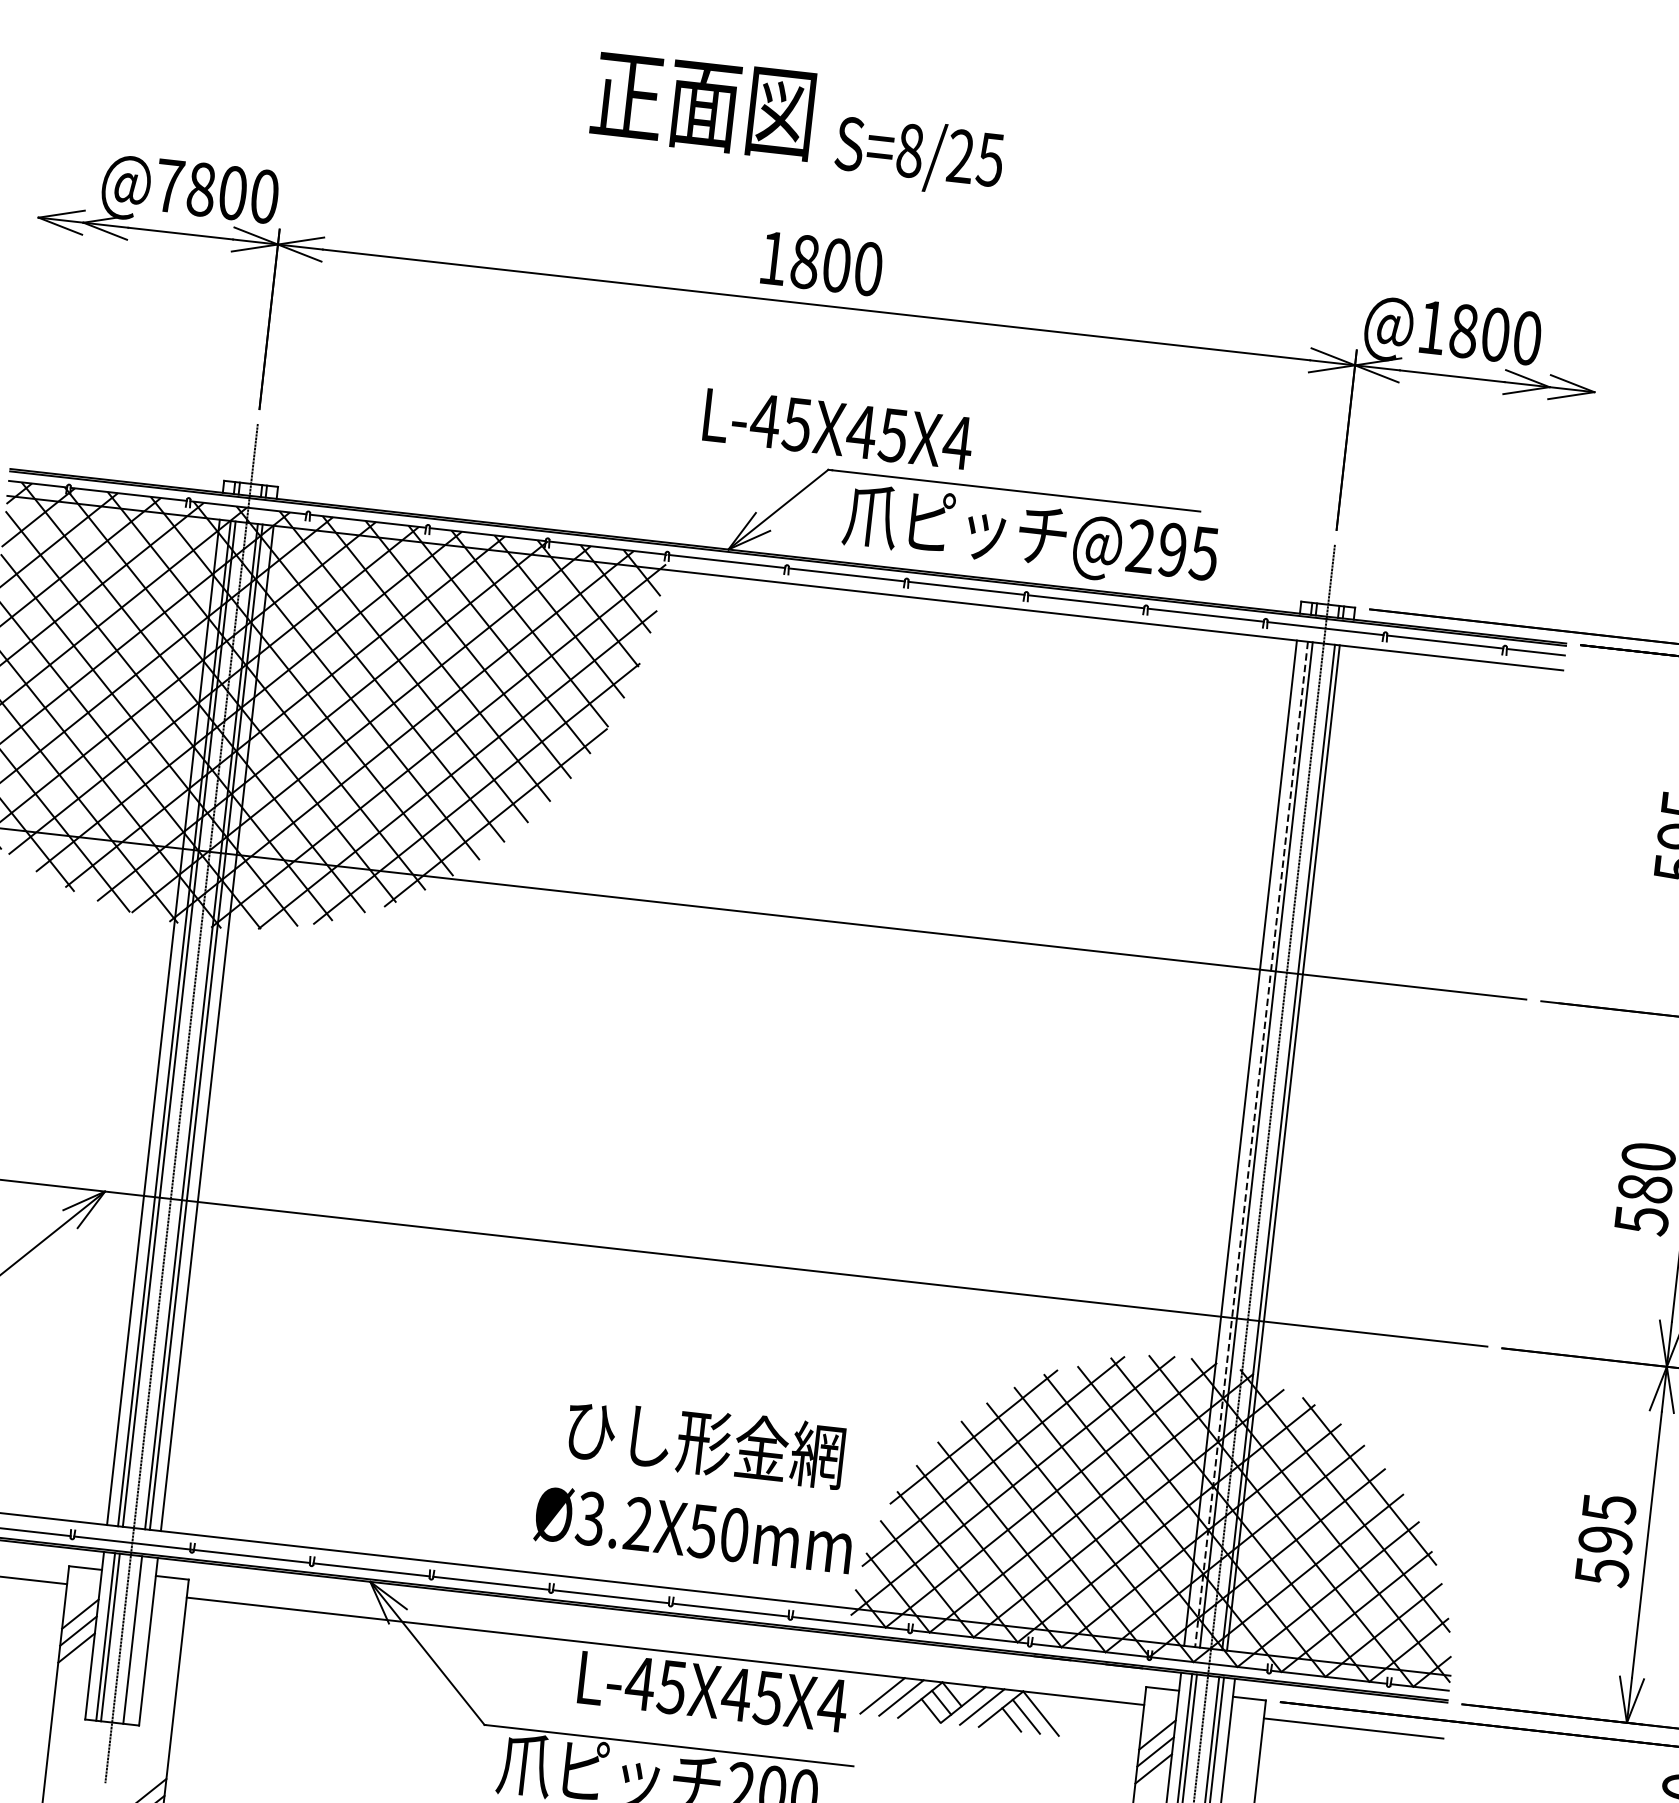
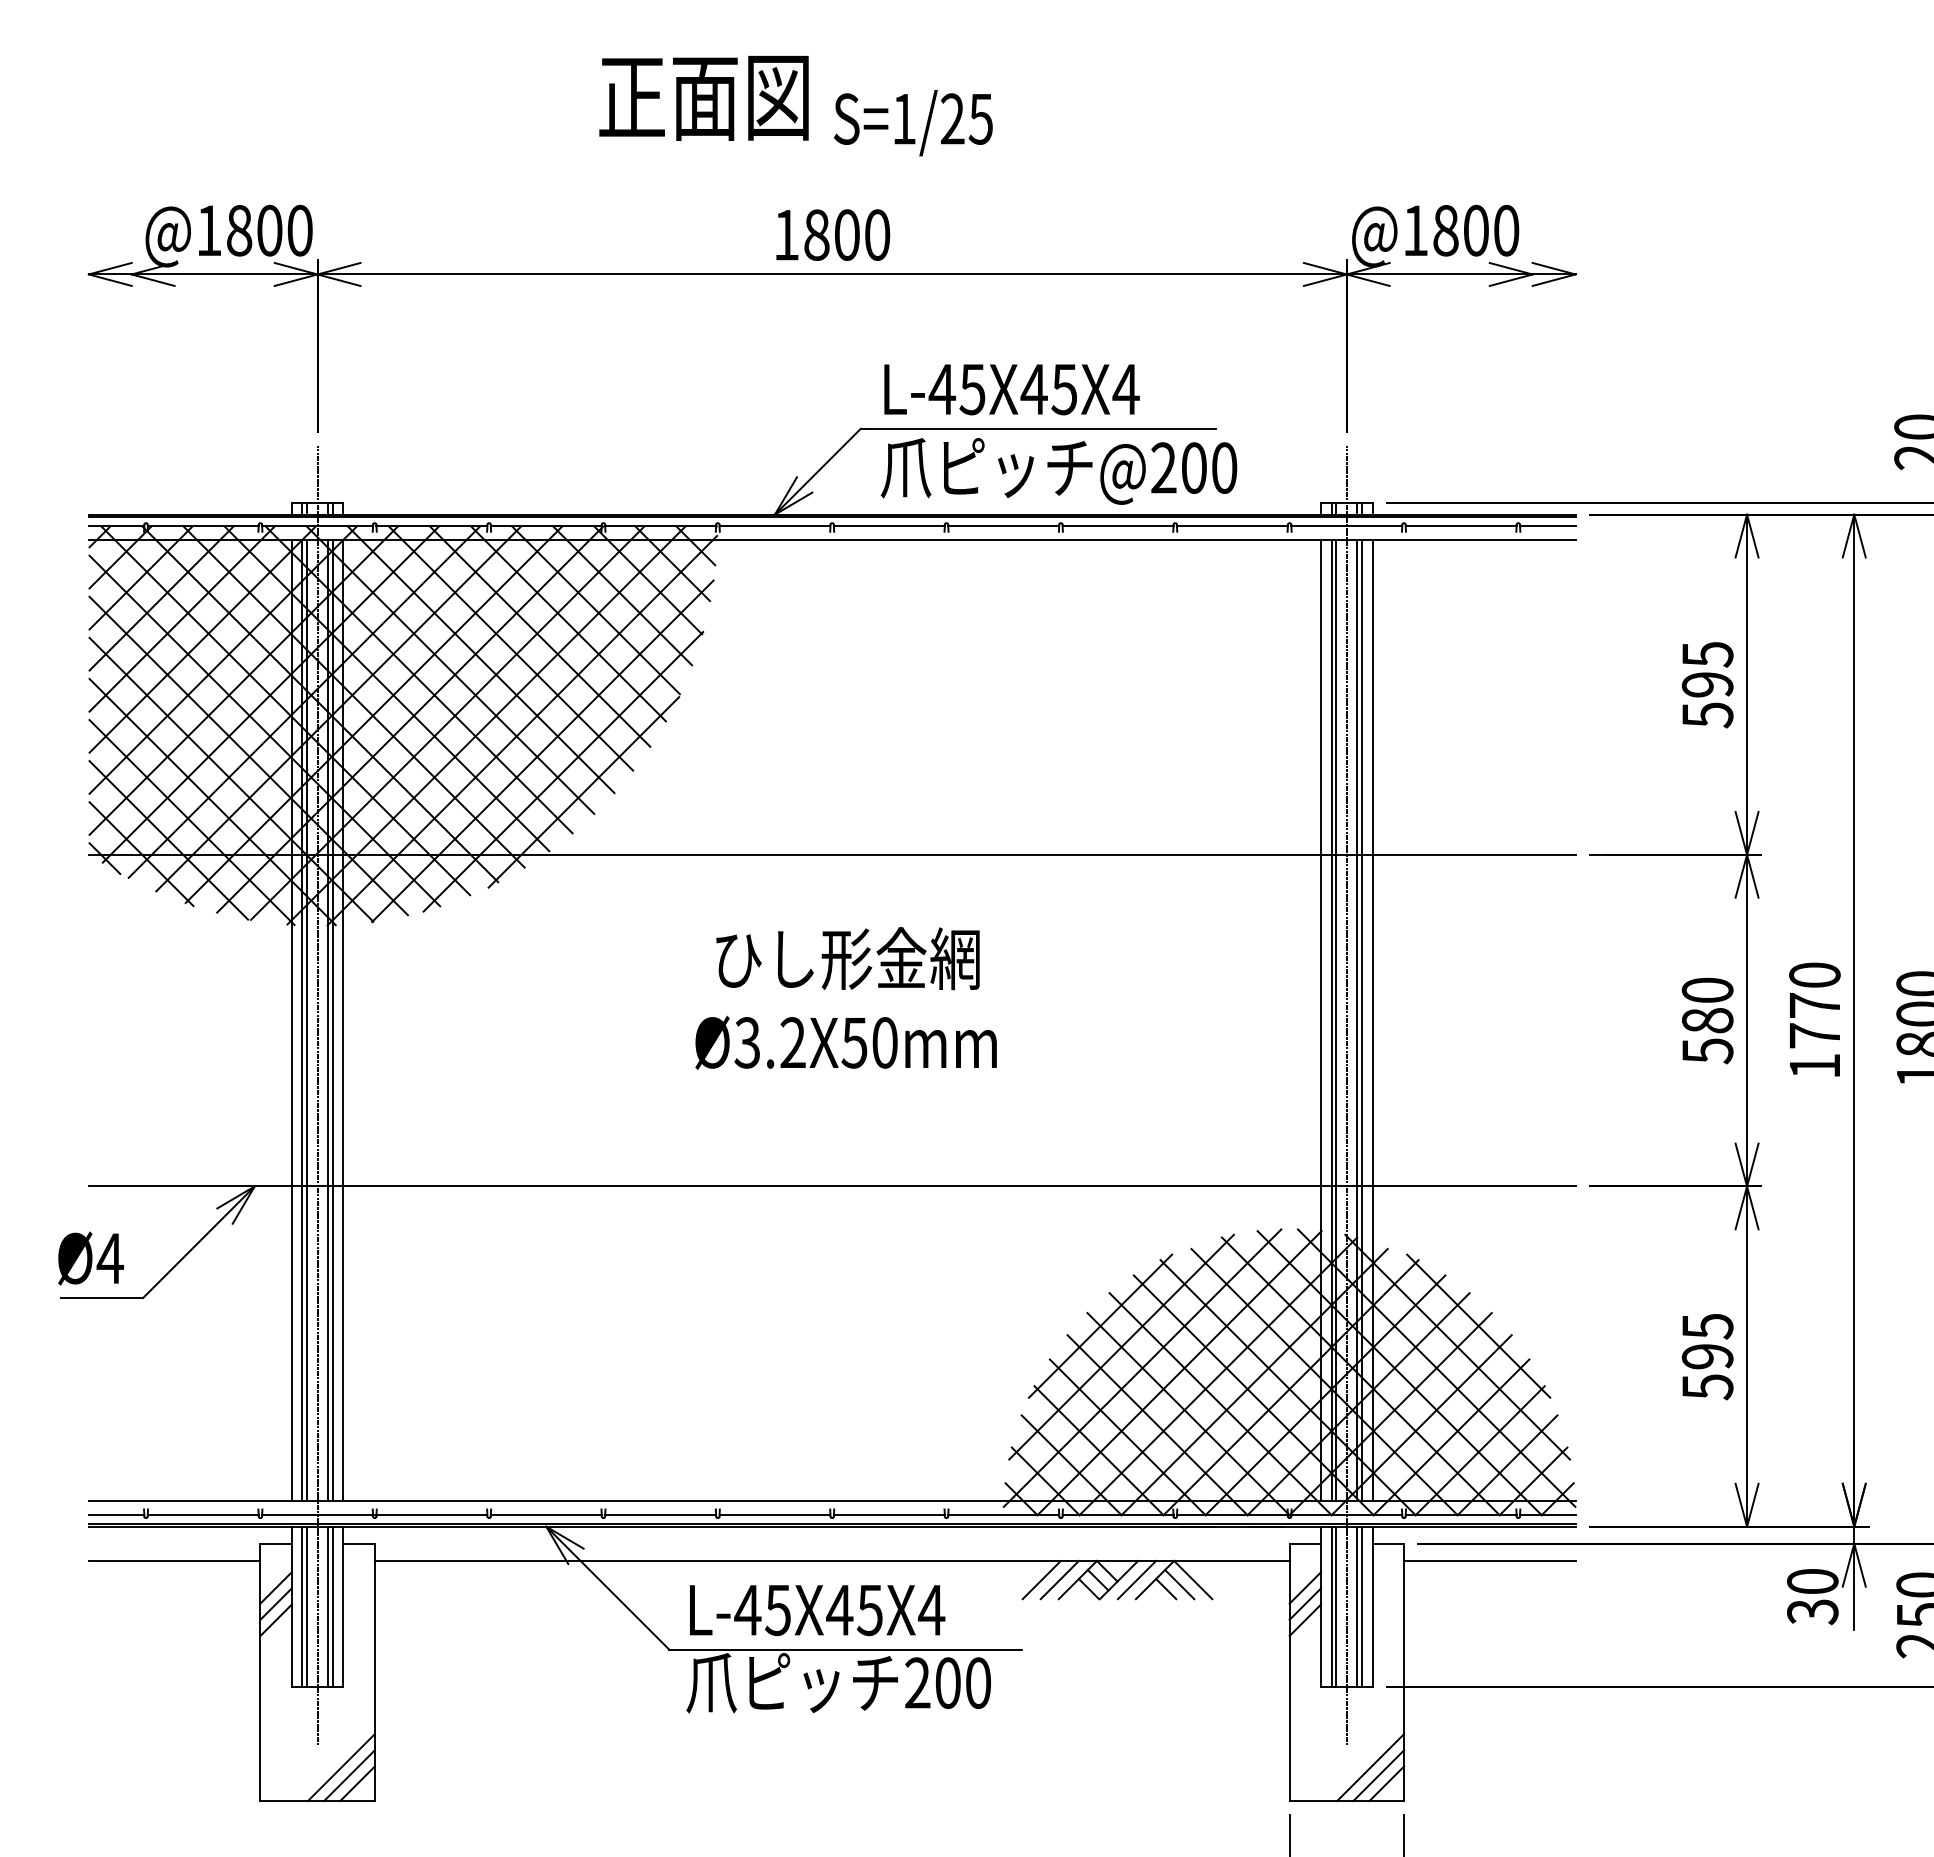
text: (910, 150) -> (904, 118), S=8/25 -> S=1/25
text: (168, 185) -> (208, 230), @7800 -> @1800
text: (837, 429) -> (1011, 389), moved
text: (1188, 551) -> (1209, 467), @295 -> @200
line: (1251, 1145) -> (1331, 1021), dashed -> solid
line: (1294, 1149) -> (1372, 1020), added
text: (698, 1483) -> (845, 998), moved
line: (137, 1640) -> (332, 1606), added
text: (713, 1692) -> (817, 1610), moved

